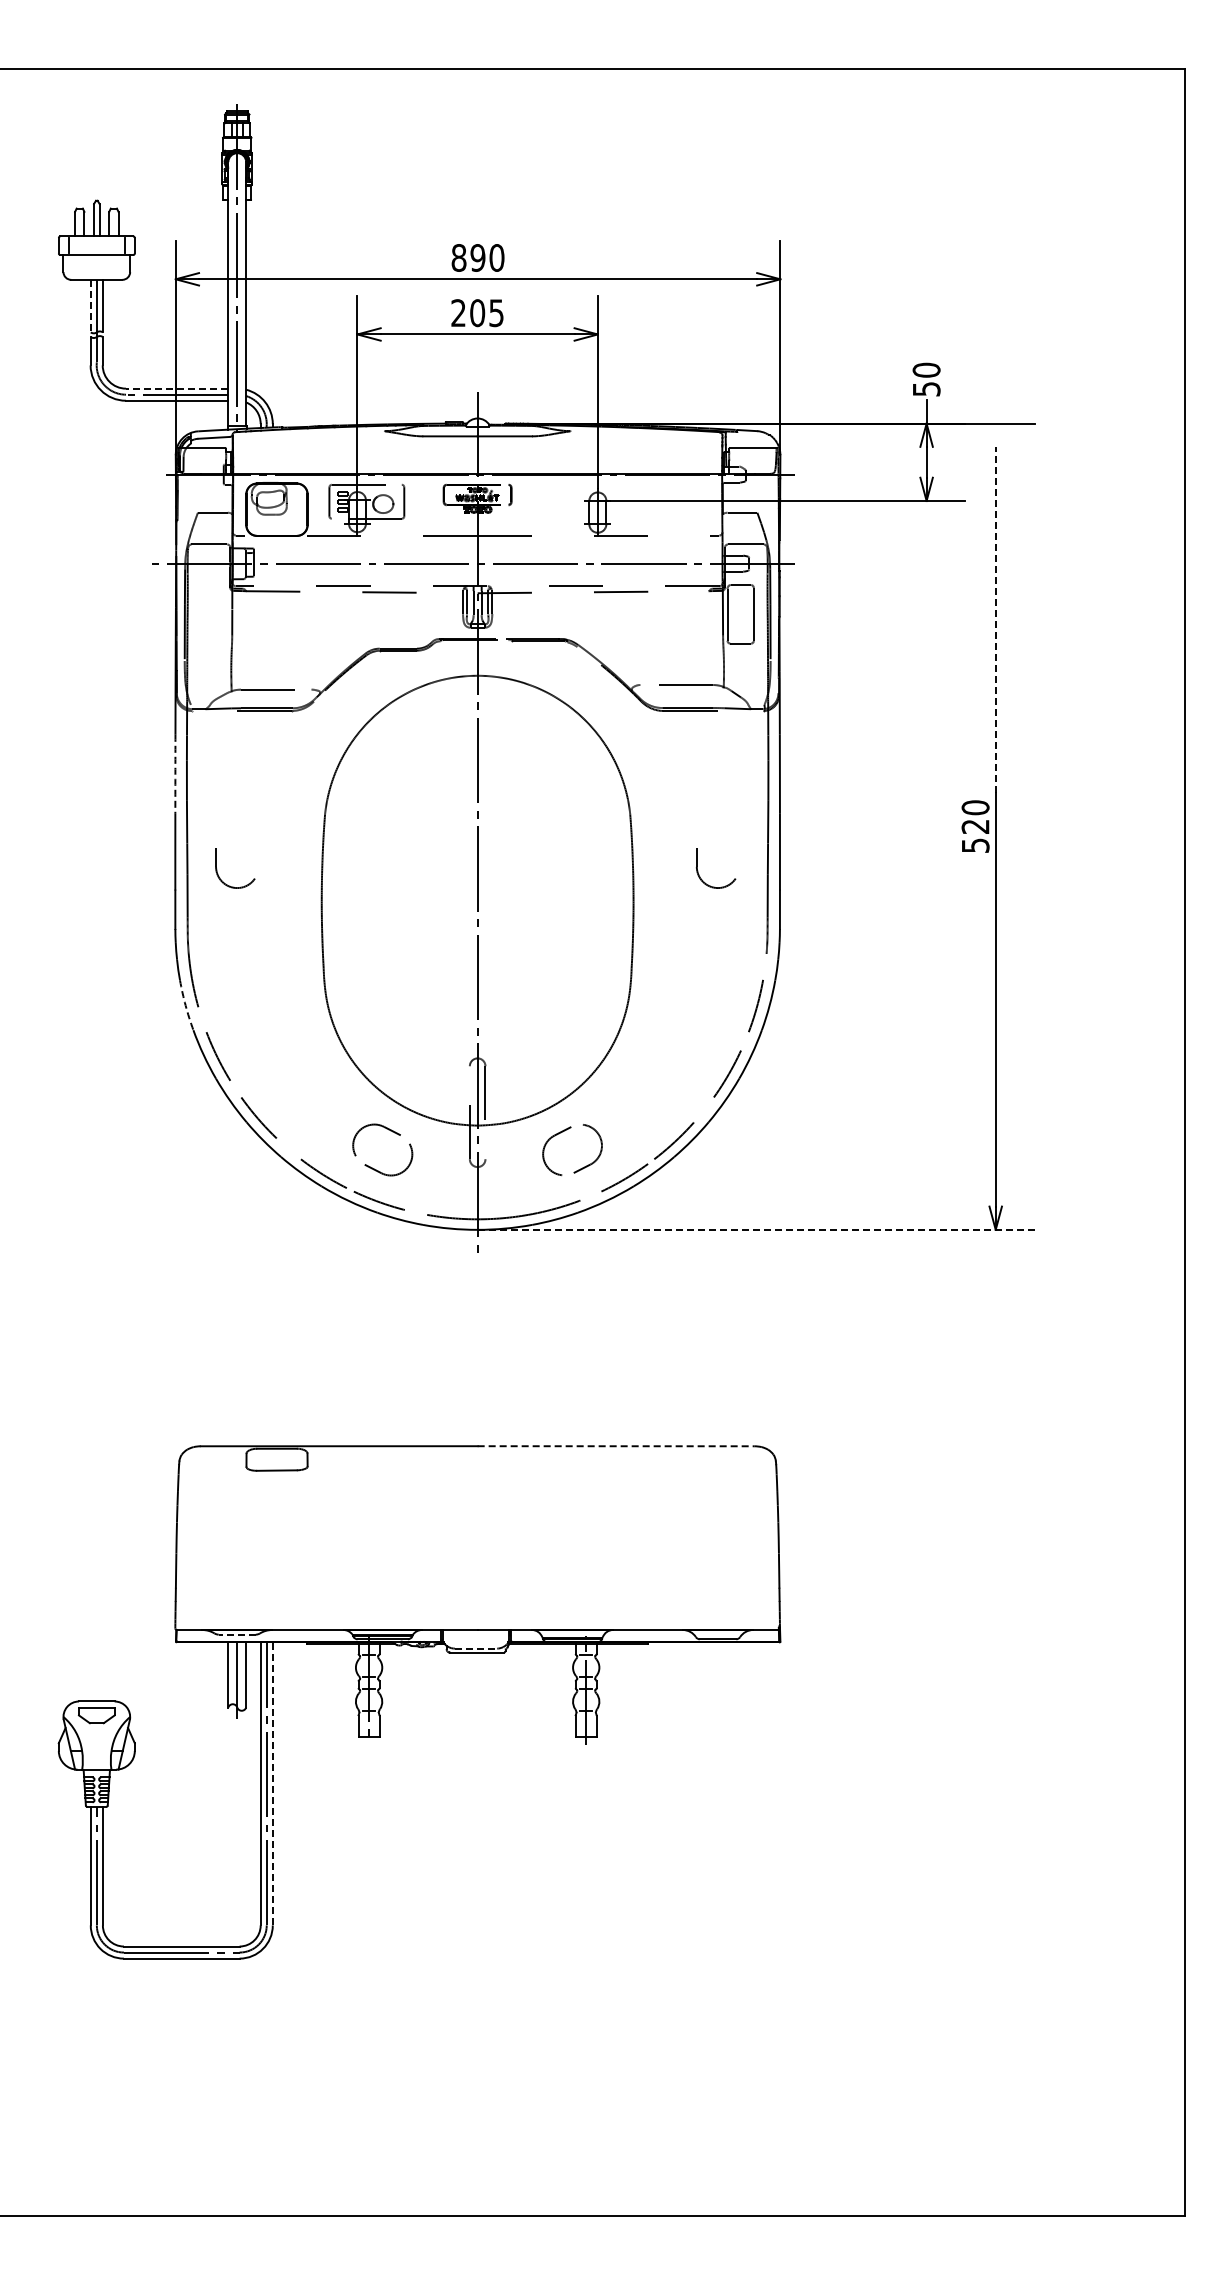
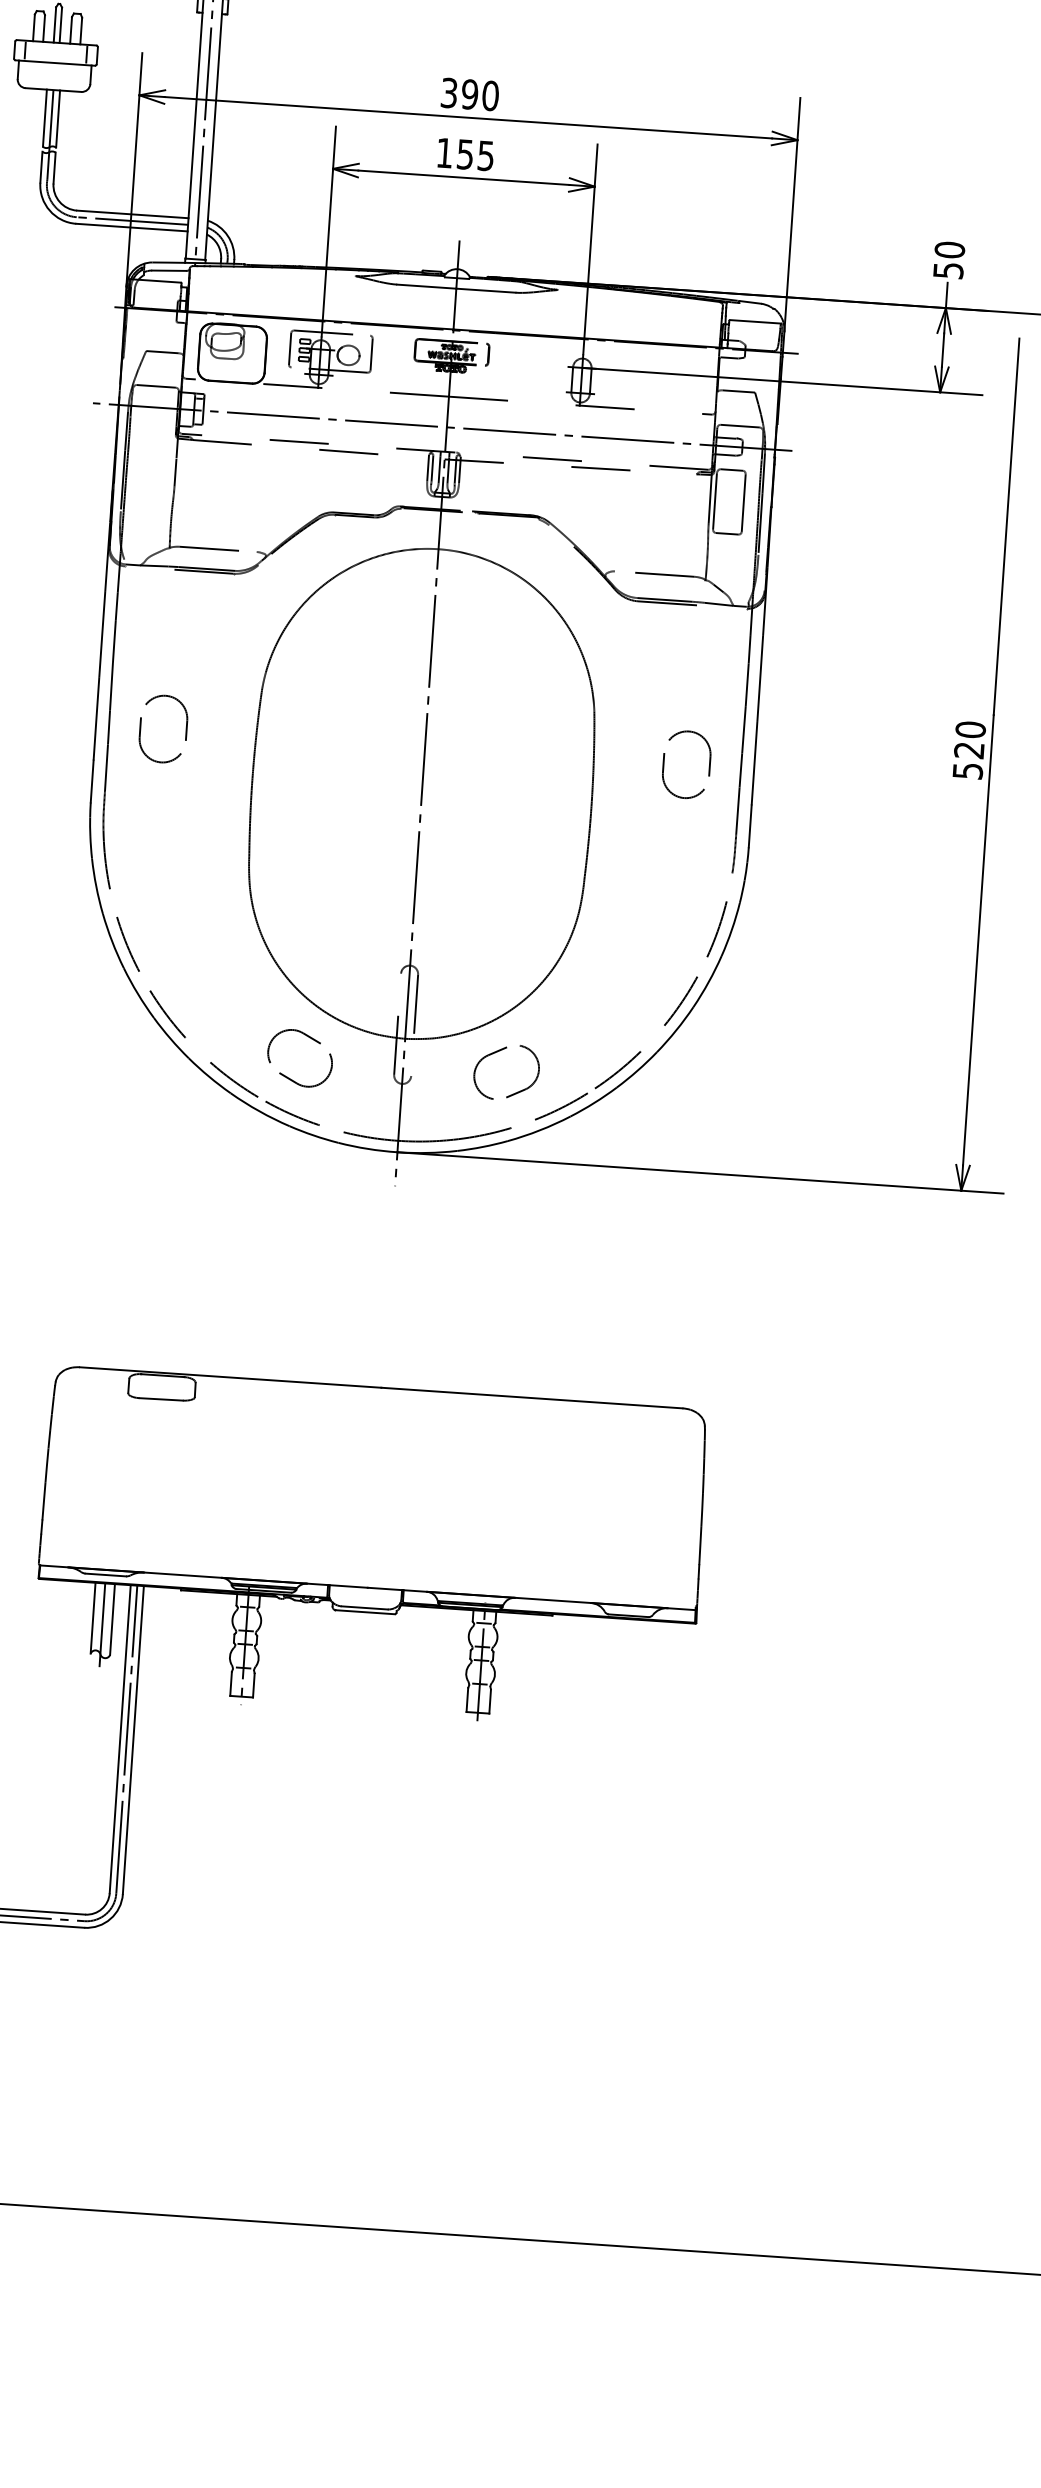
text: (458, 257) -> (448, 92), 890 -> 390
line: (90, 306) -> (44, 118), dashed -> solid
text: (468, 313) -> (455, 154), 205 -> 155
line: (176, 388) -> (132, 214), dashed -> solid
line: (995, 619) -> (1006, 526), dashed -> solid
arc: (175, 774) -> (102, 634), dashed -> solid
part: (730, 832) -> (702, 738), added
part: (253, 836) -> (182, 707), added
arc: (185, 1005) -> (96, 886), dashed -> solid
line: (756, 1229) -> (700, 1172), dashed -> solid
line: (616, 1446) -> (532, 1398), dashed -> solid
line: (237, 1634) -> (106, 1574), dashed -> solid
line: (476, 1648) -> (365, 1607), dashed -> solid
line: (272, 1783) -> (133, 1739), dashed -> solid

